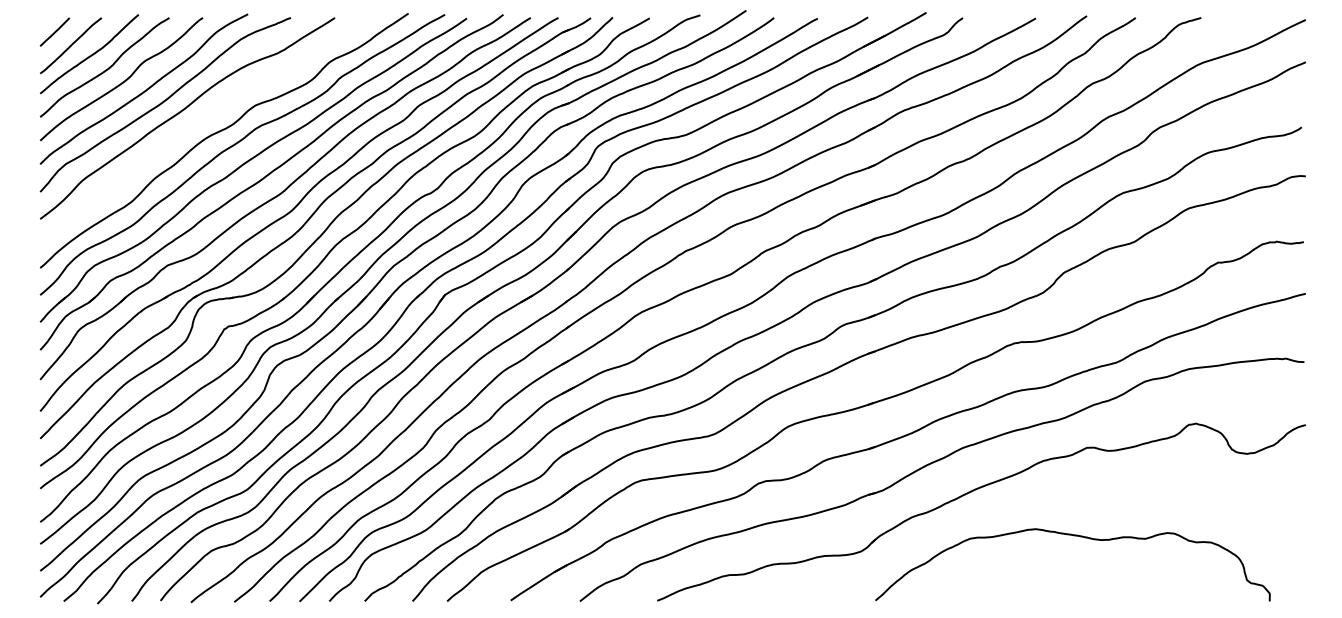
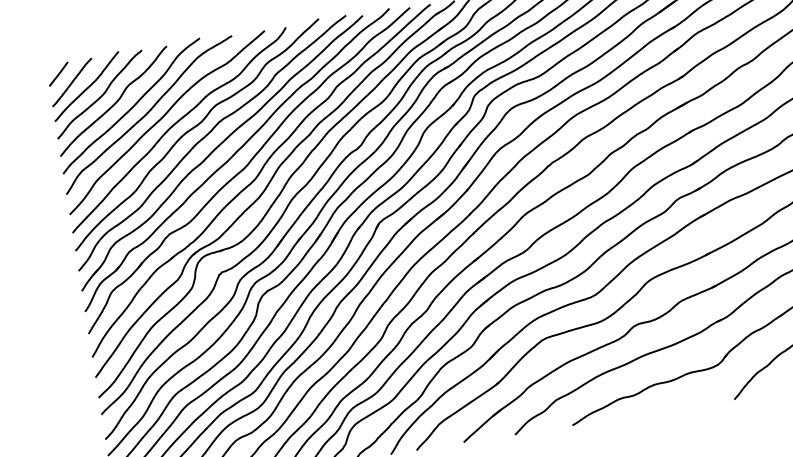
curve: (195, 124) -> (173, 126), added

